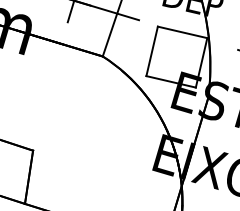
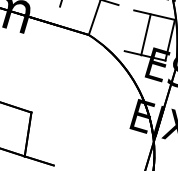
line: (151, 51) -> (145, 34), moved

